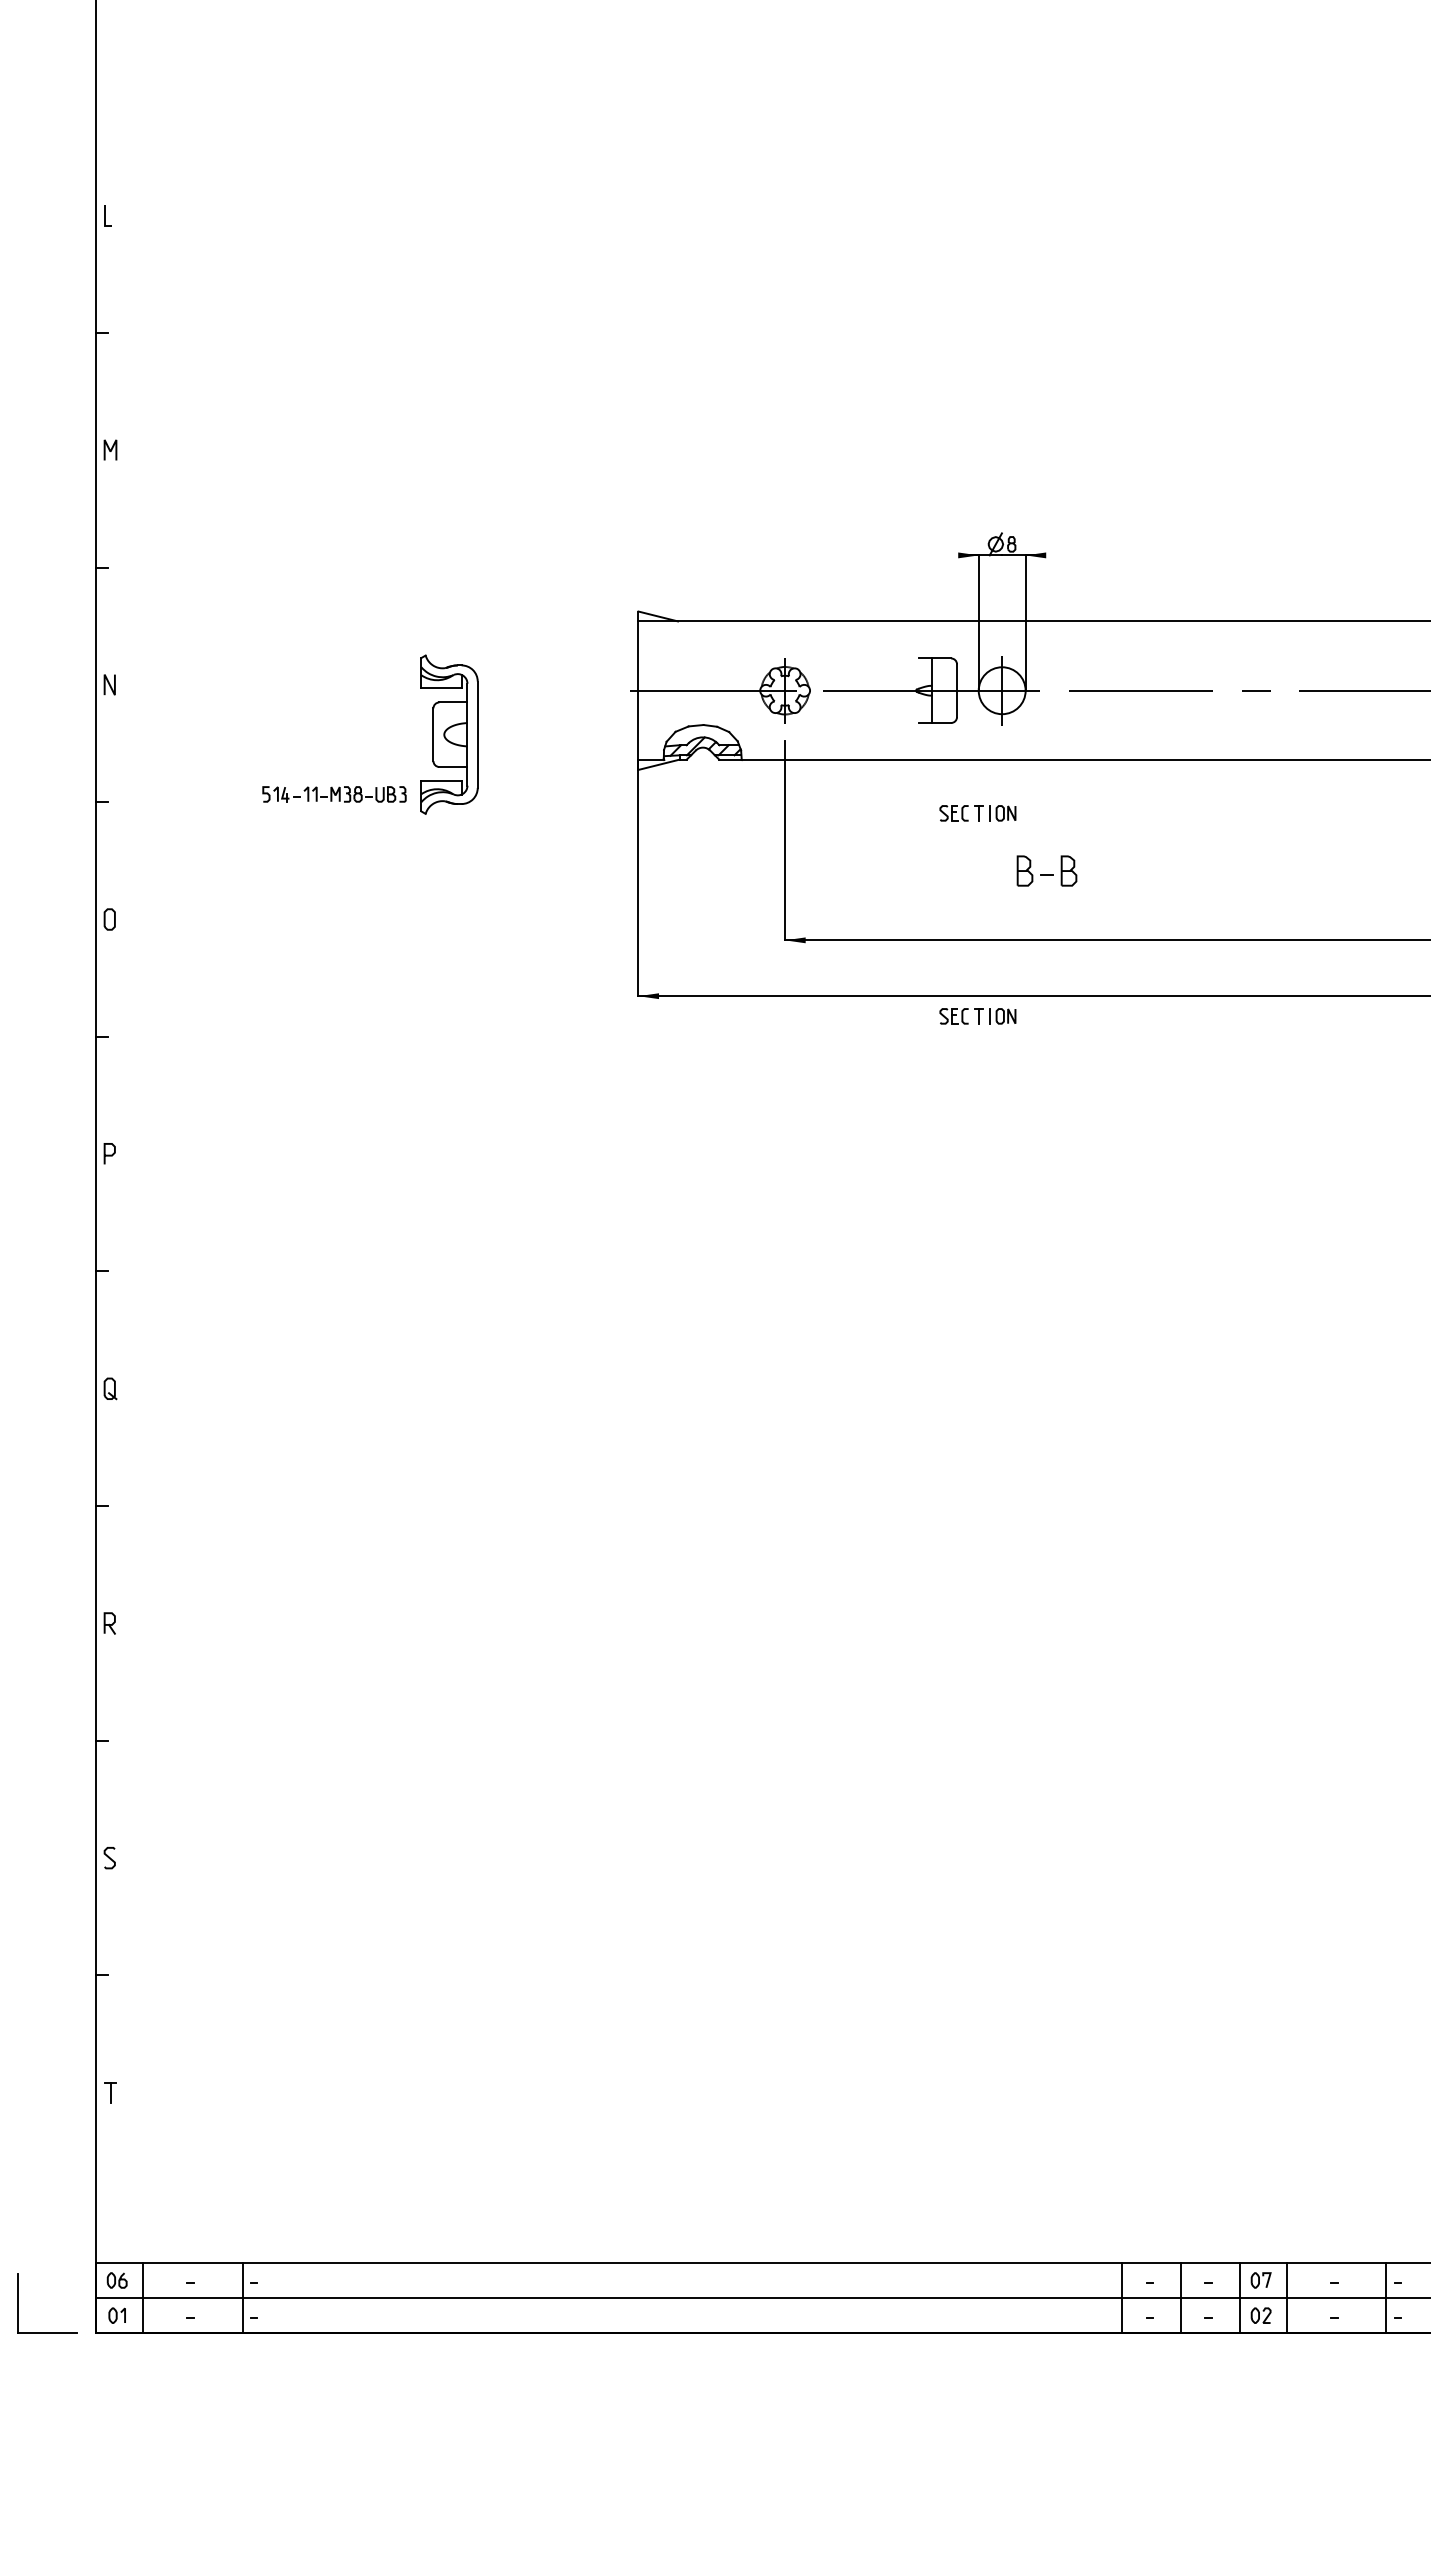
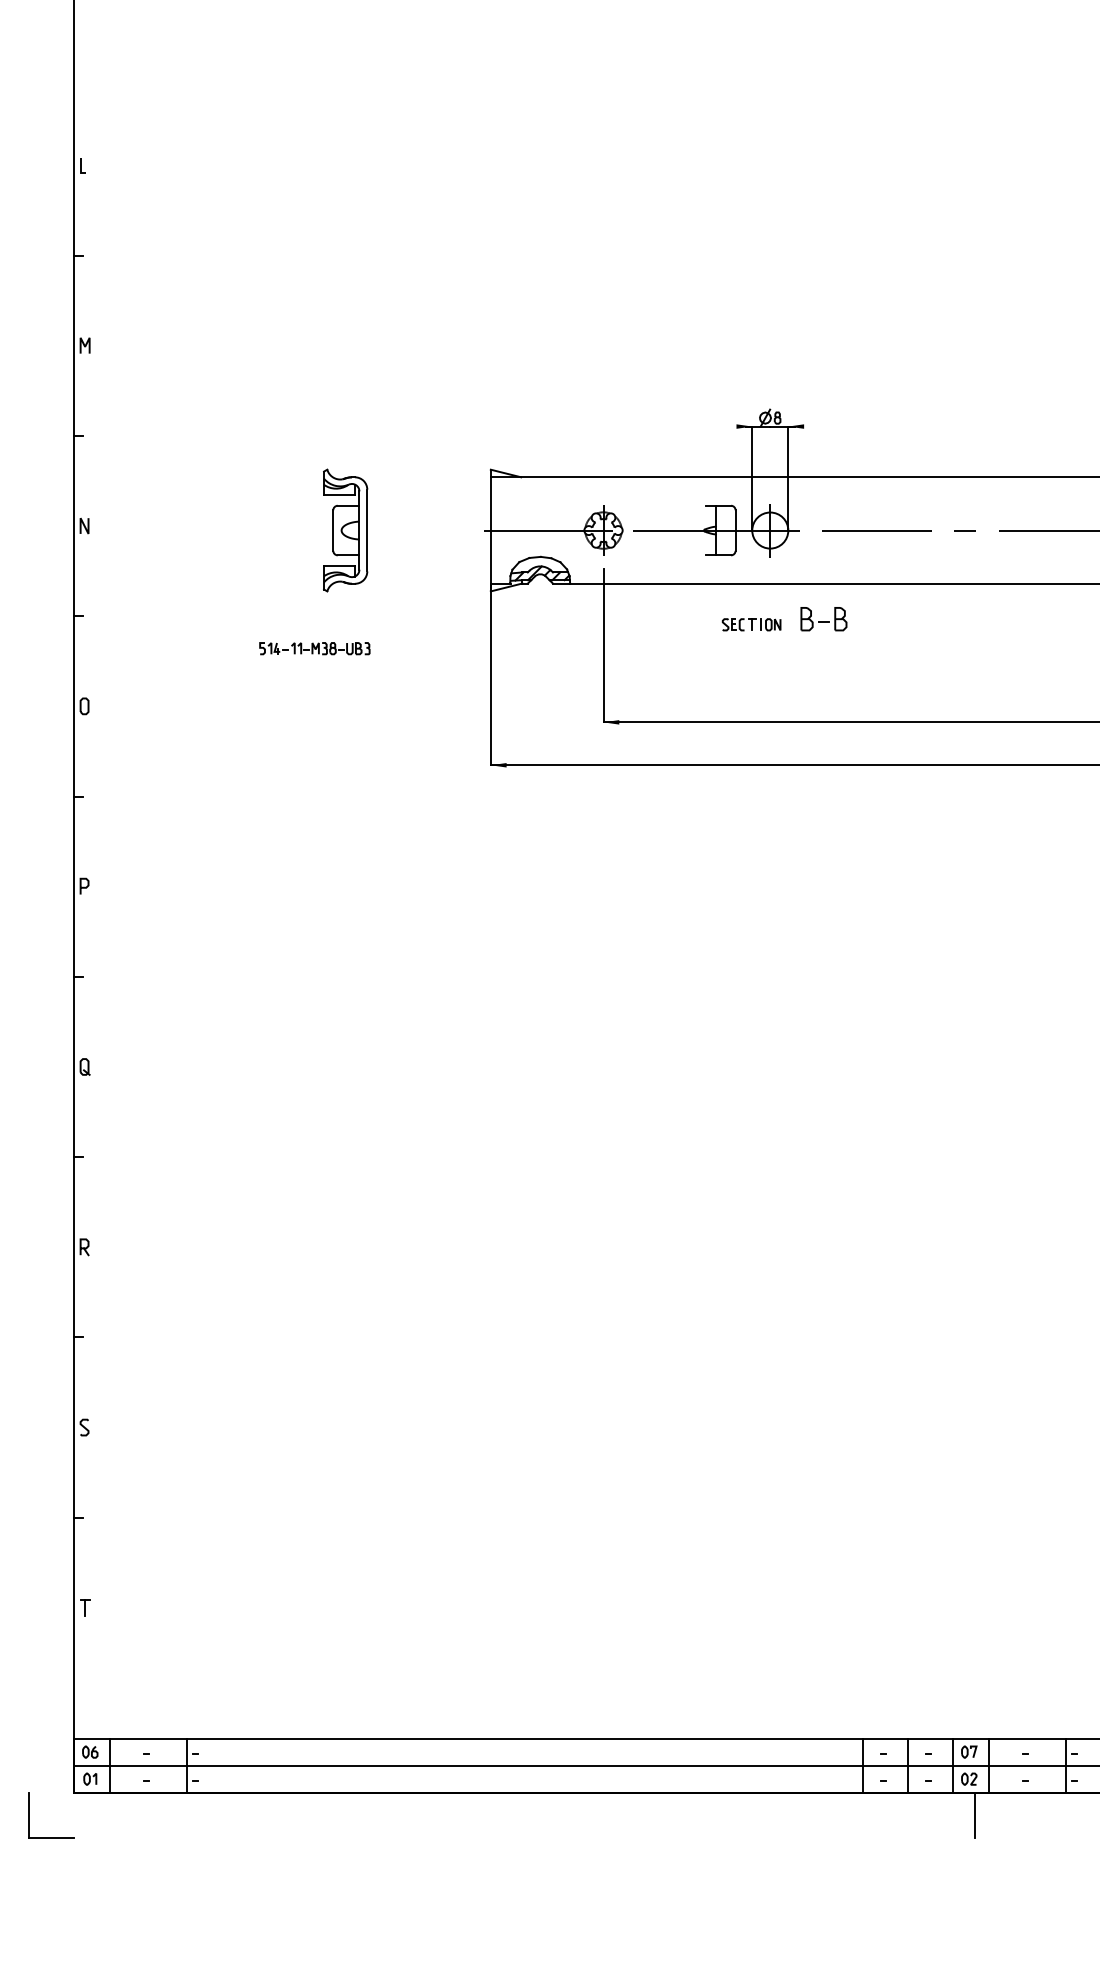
part: (449, 734) -> (345, 530), moved
part: (334, 794) -> (314, 648), moved
part: (1046, 870) -> (823, 618), moved
part: (977, 1016) -> (751, 780), removed
part: (18, 2303) -> (29, 1815), moved
line: (1269, 2362) -> (975, 1815), added

